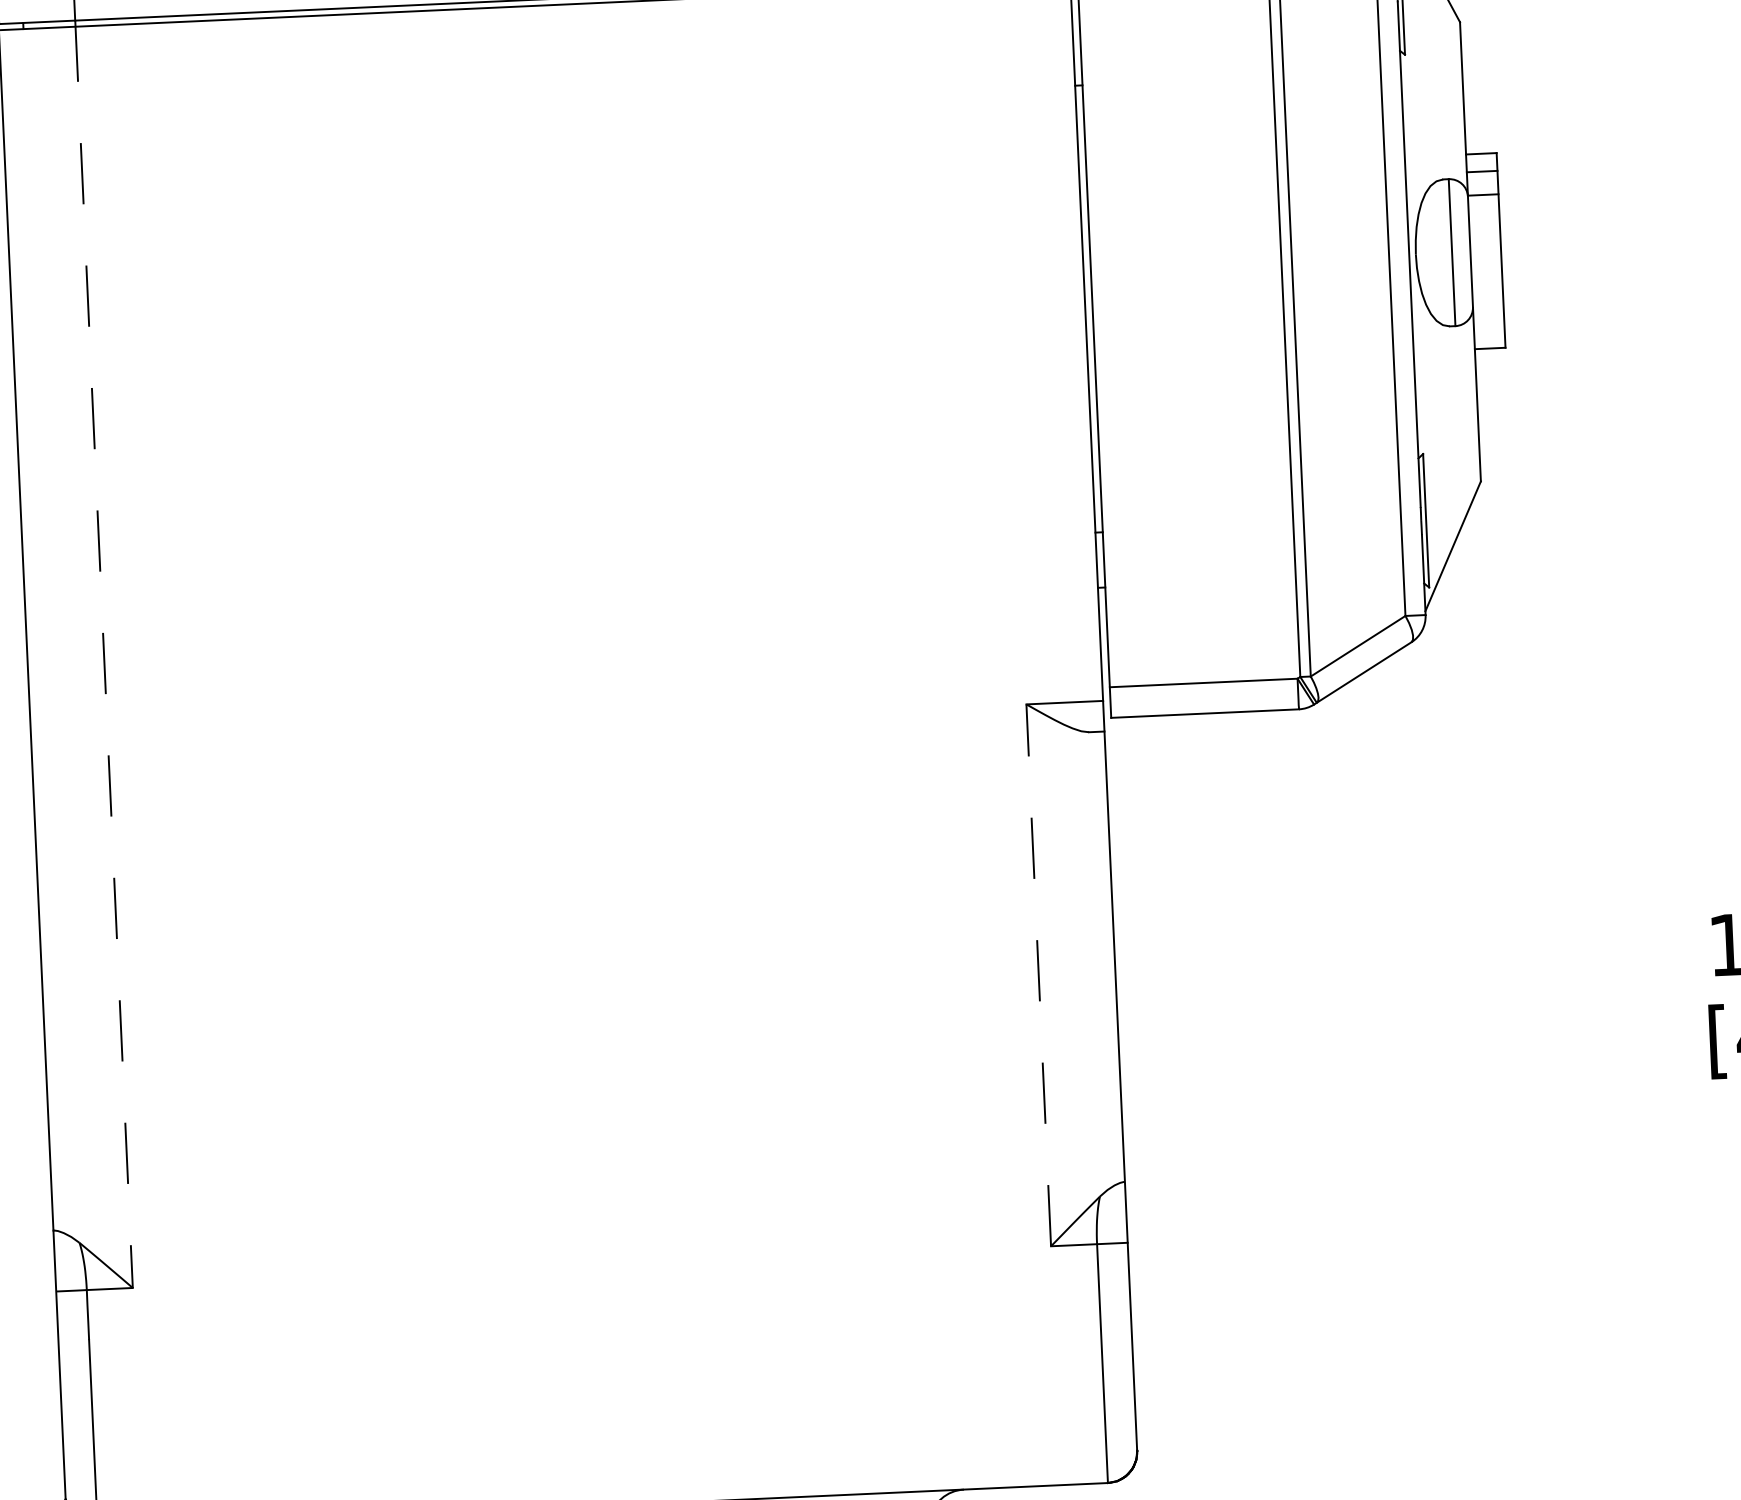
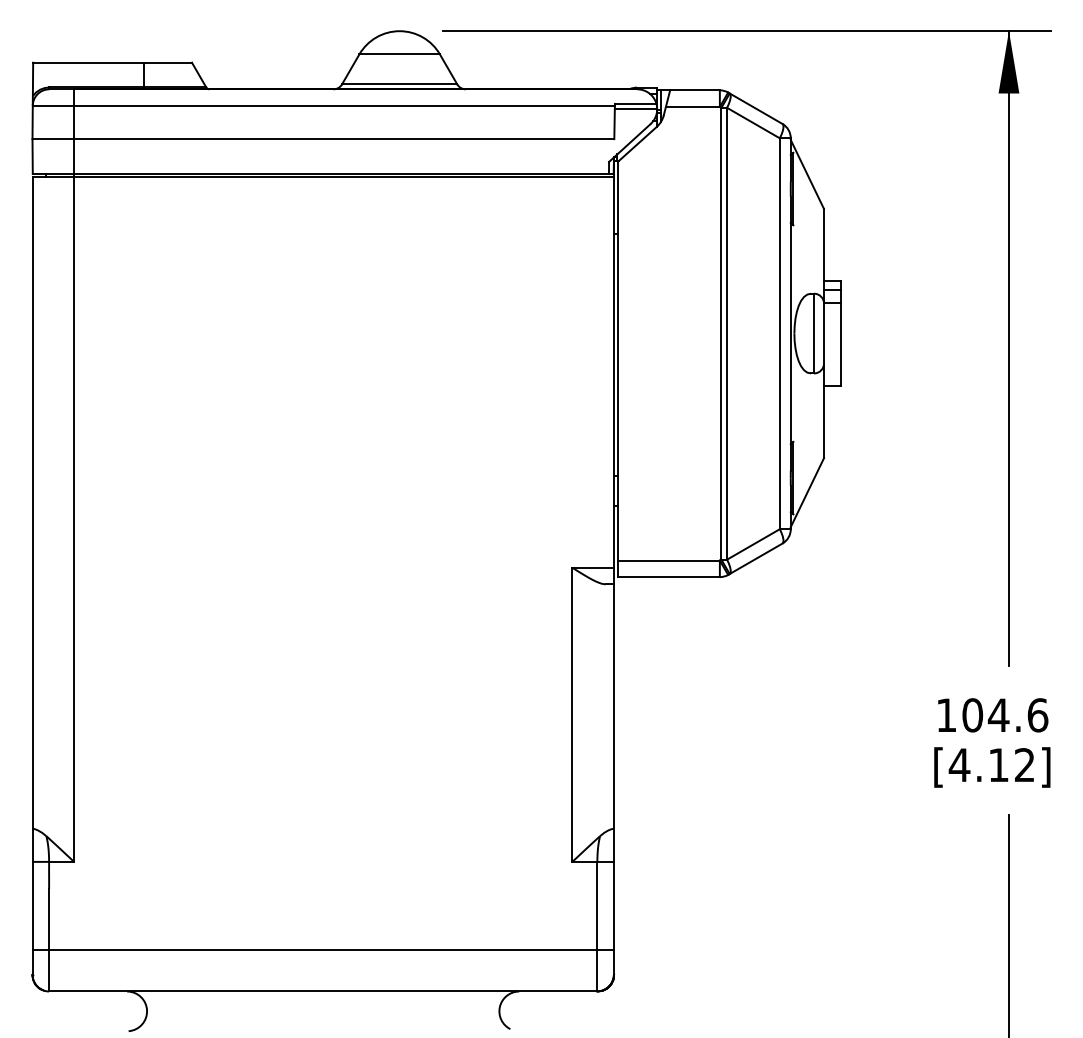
line: (104, 653) -> (74, 517), dashed -> solid
line: (1038, 974) -> (572, 714), dashed -> solid
line: (599, 1428) -> (323, 949), added

